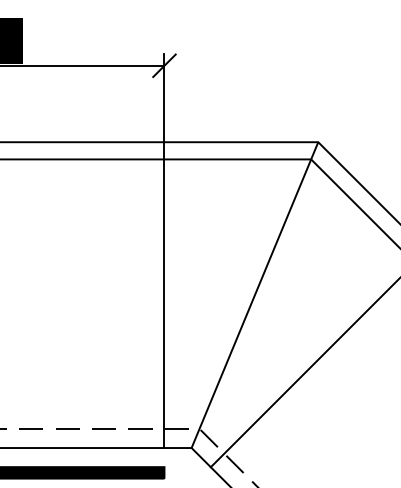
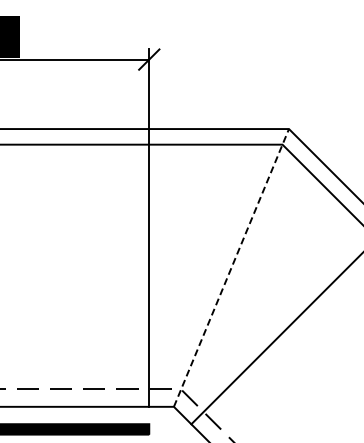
line: (254, 294) -> (231, 267), solid -> dashed

